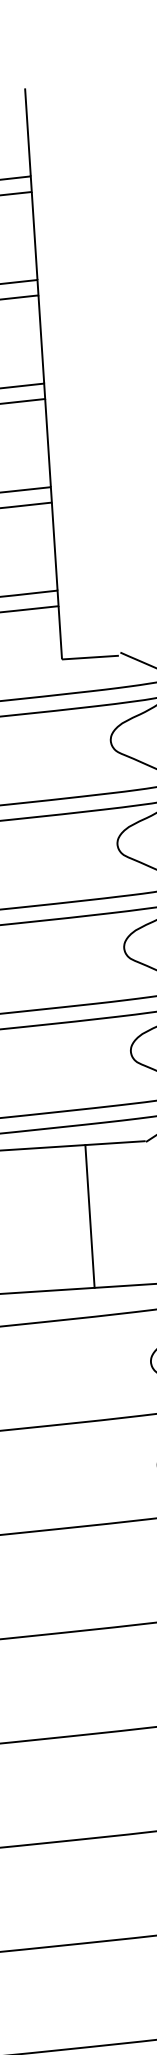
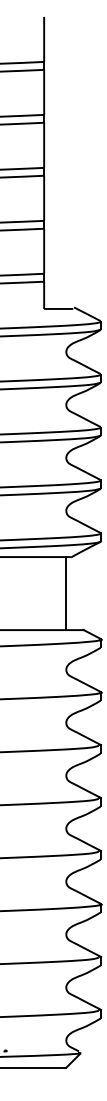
line: (90, 1216) -> (66, 593), moved

